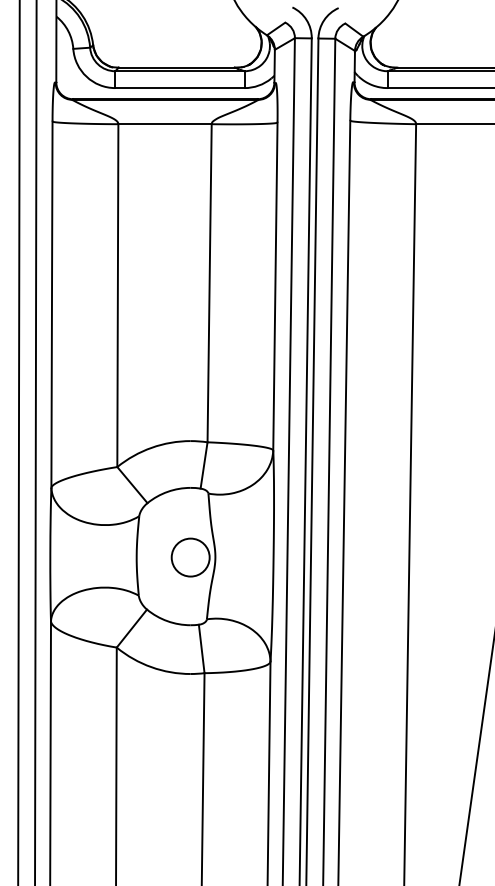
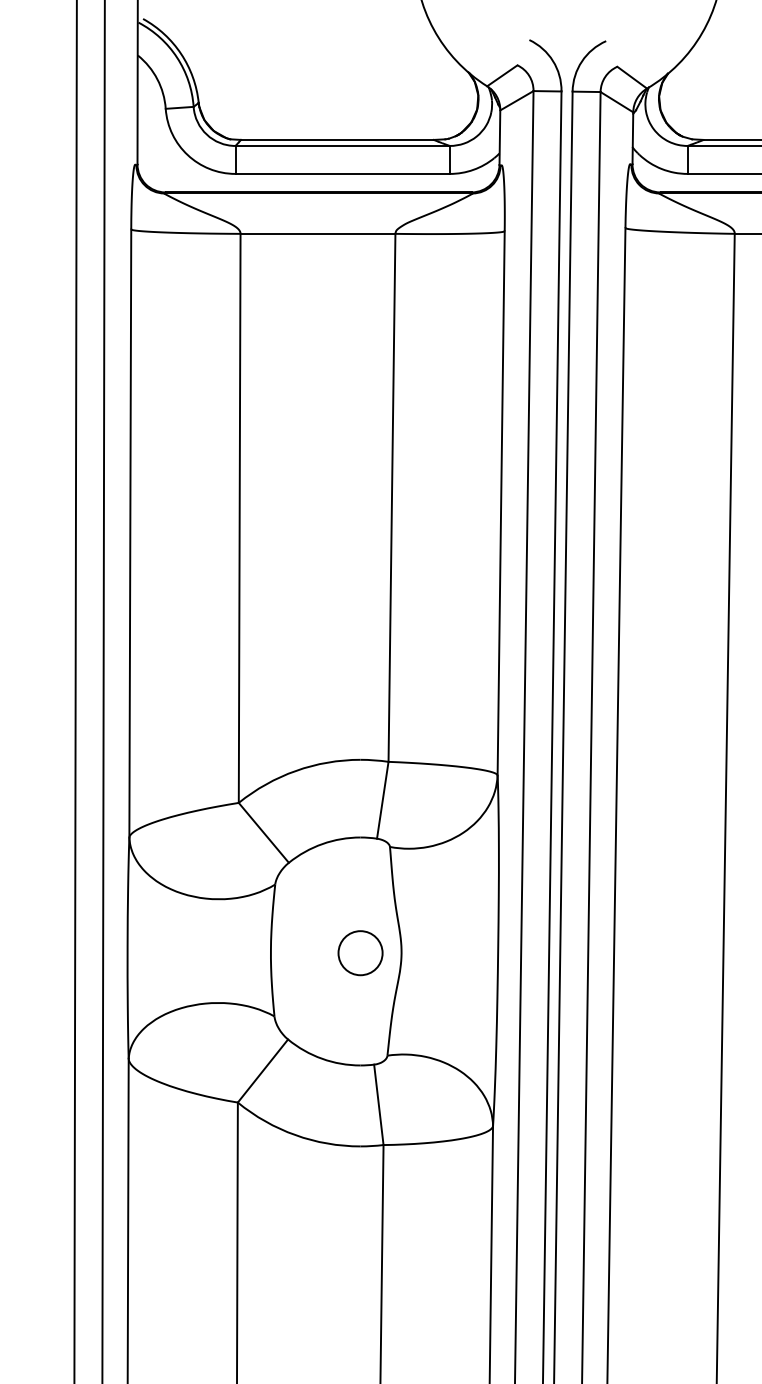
circle: (190, 557) -> (360, 953), size x0.7

